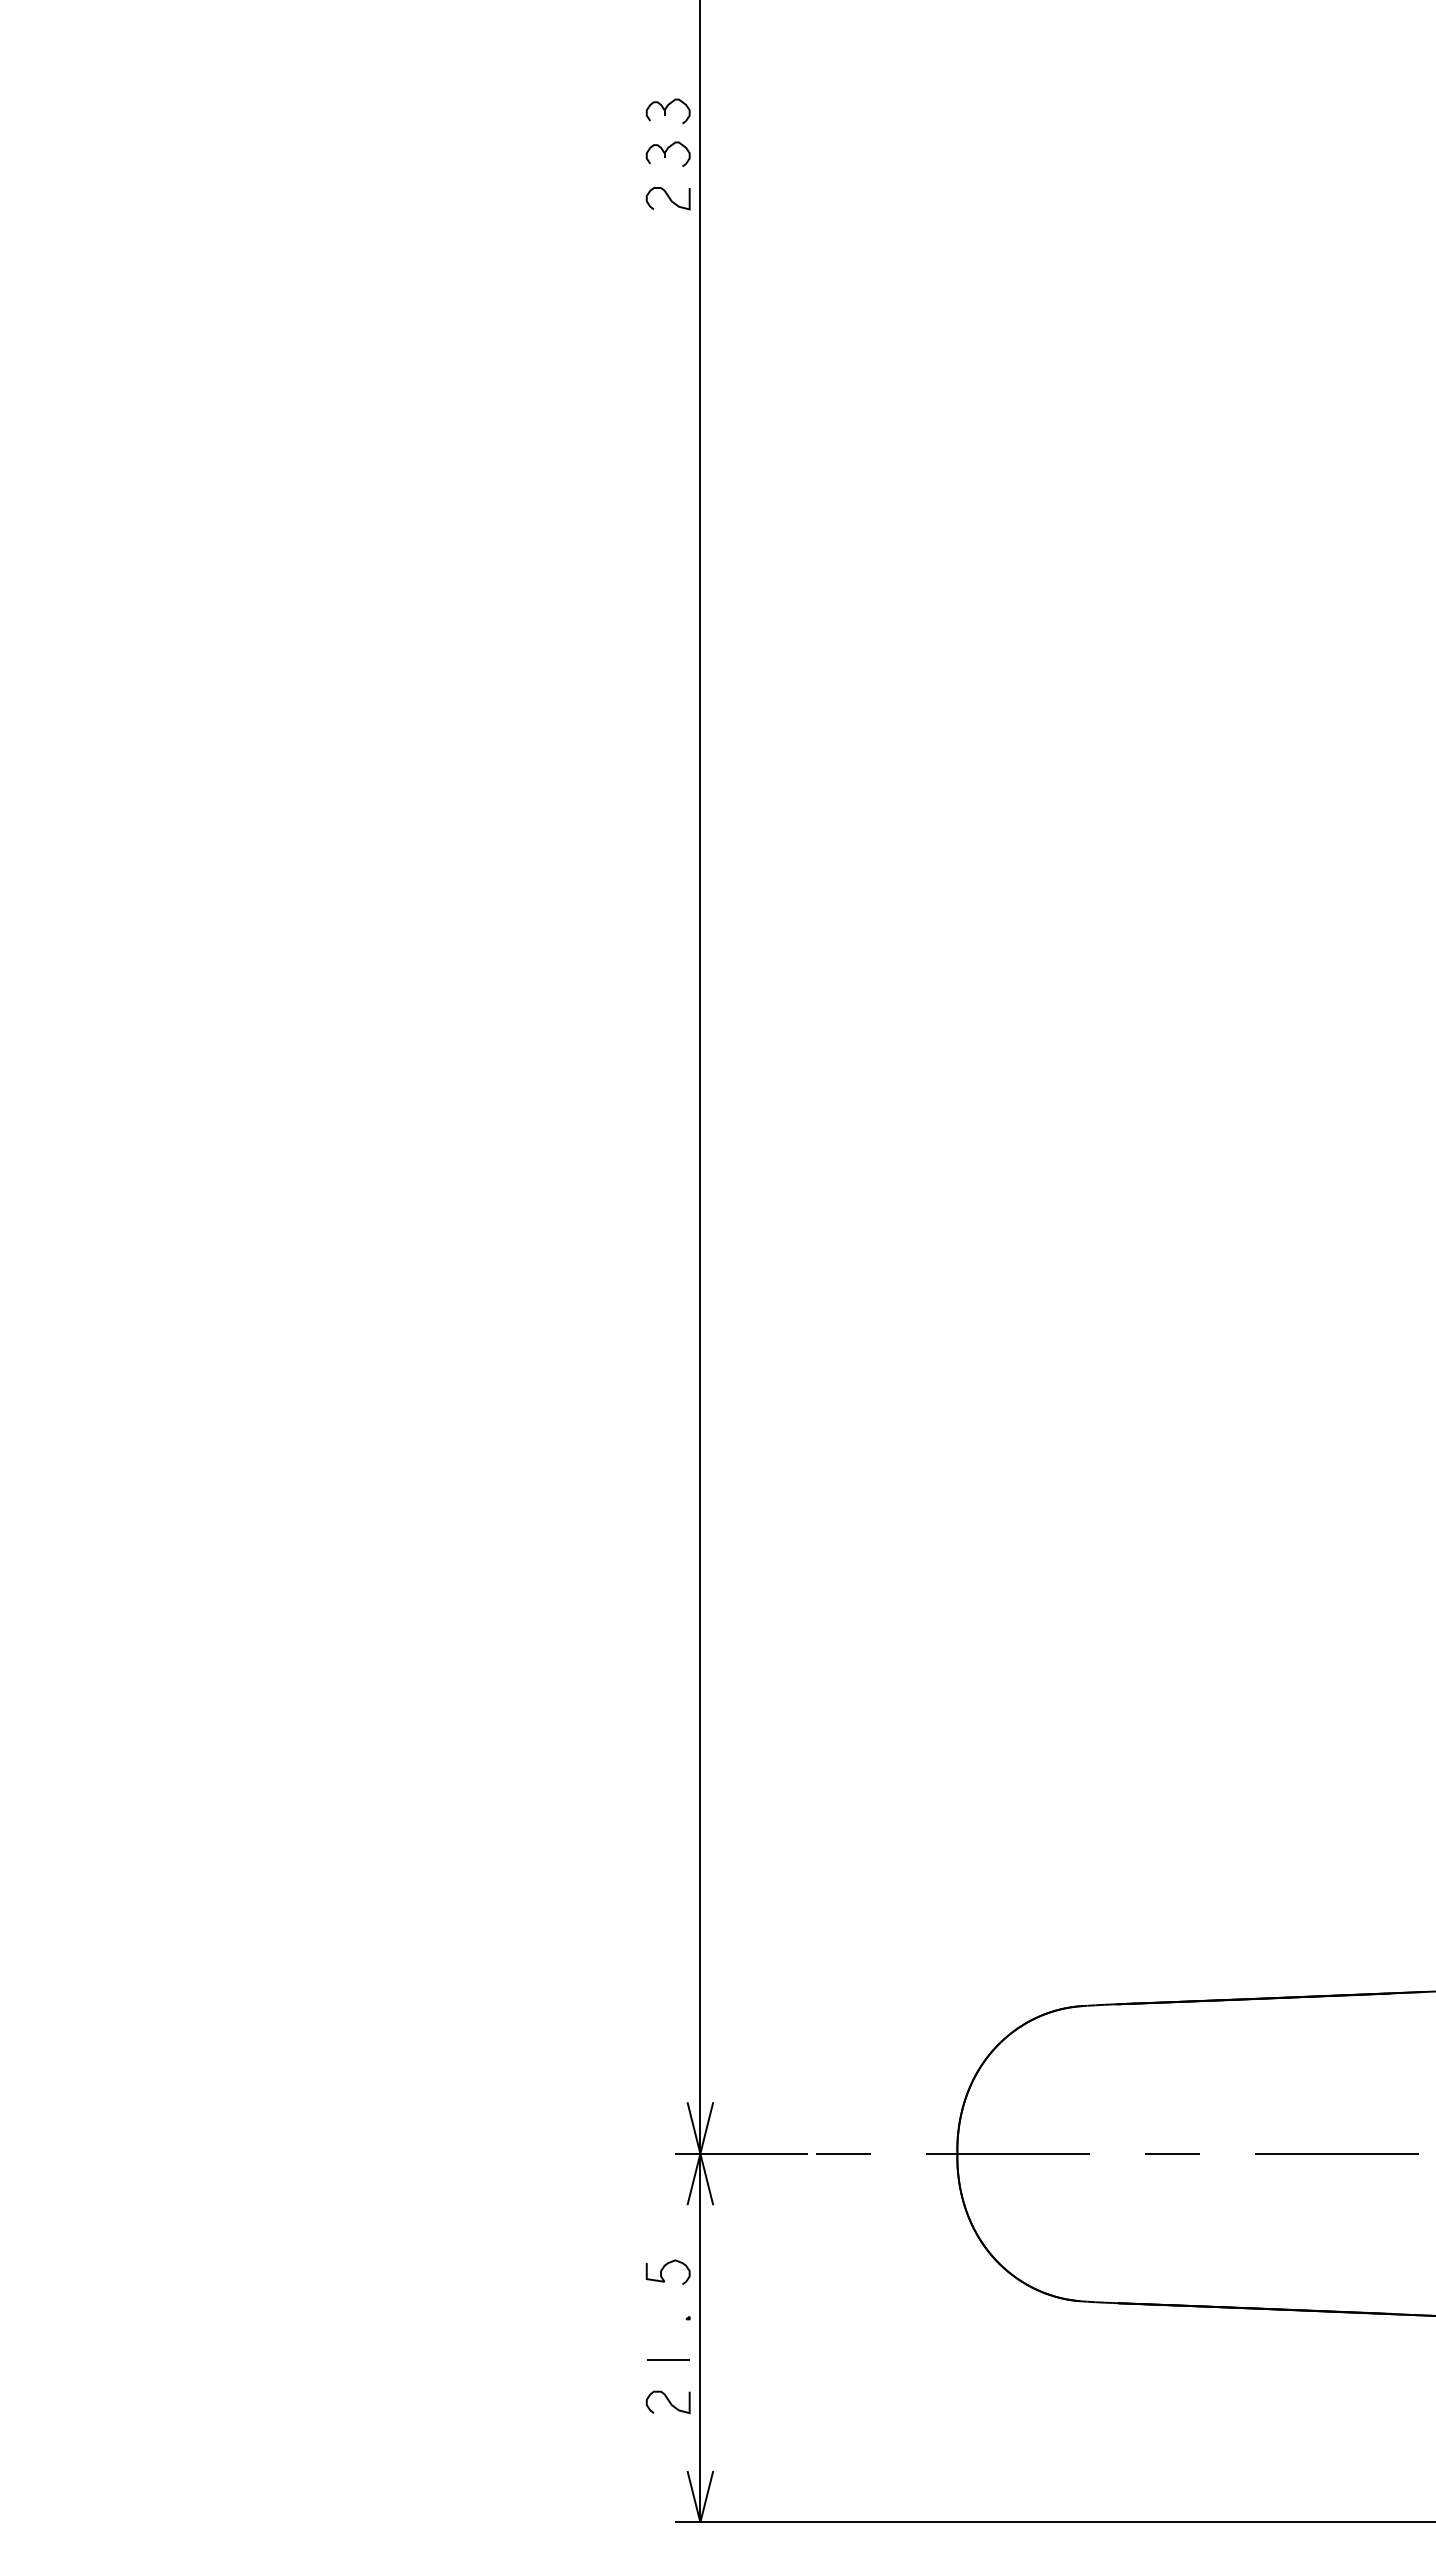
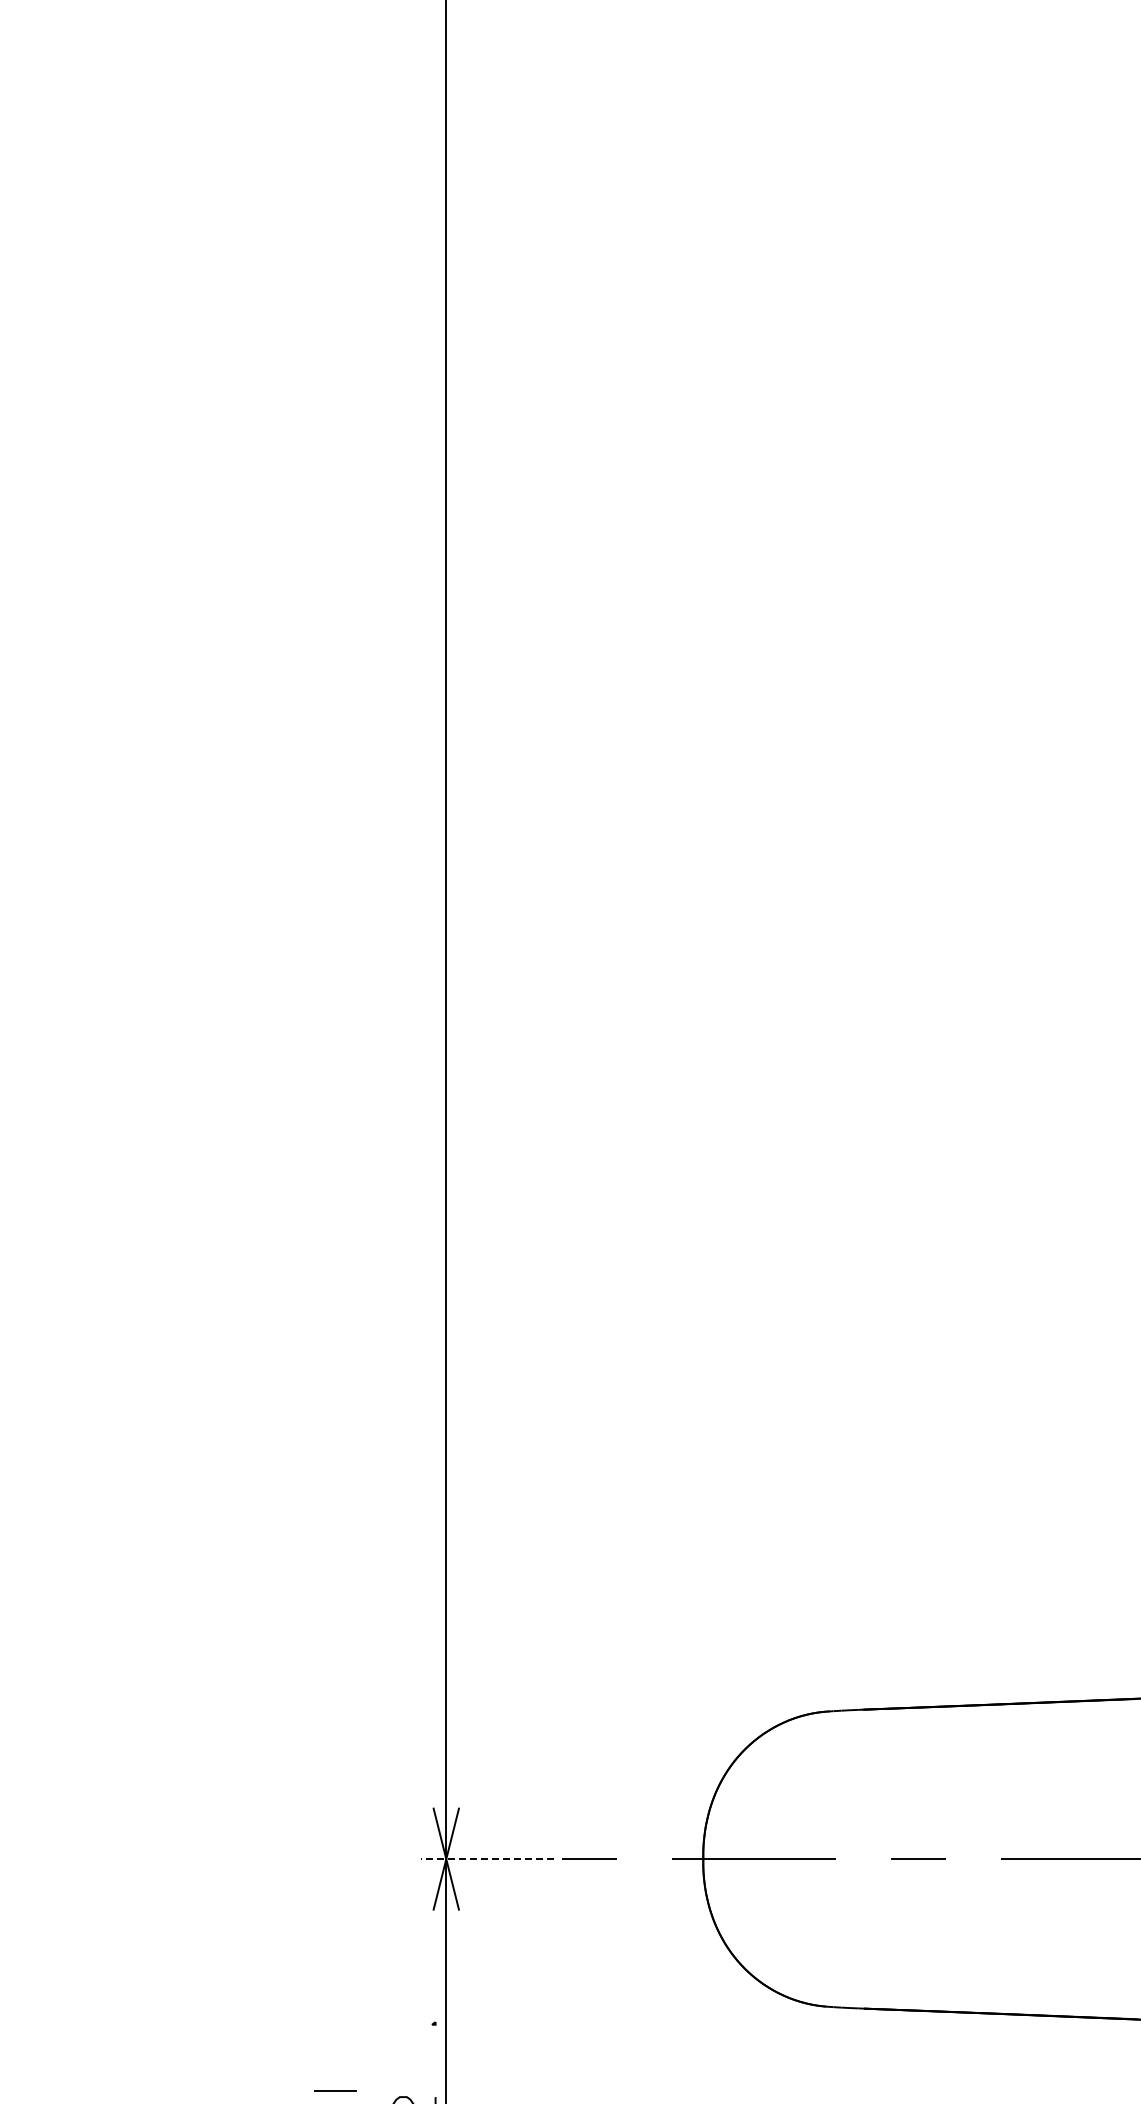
line: (740, 2153) -> (486, 1858), solid -> dashed
curve: (663, 2269) -> (409, 1974), removed
line: (668, 2359) -> (335, 2090), moved

